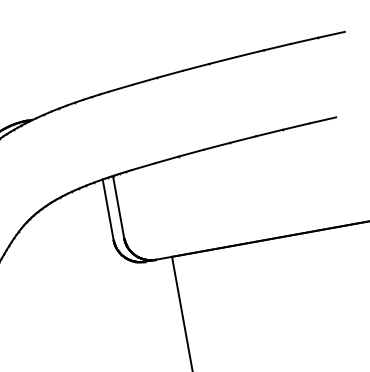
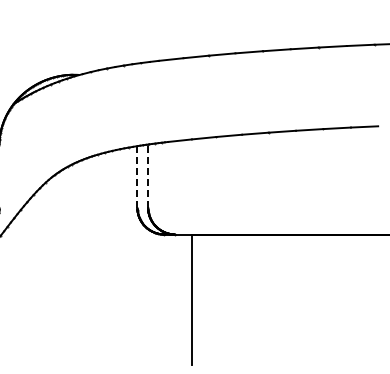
line: (119, 208) -> (148, 177), solid -> dashed
line: (108, 210) -> (137, 177), solid -> dashed

